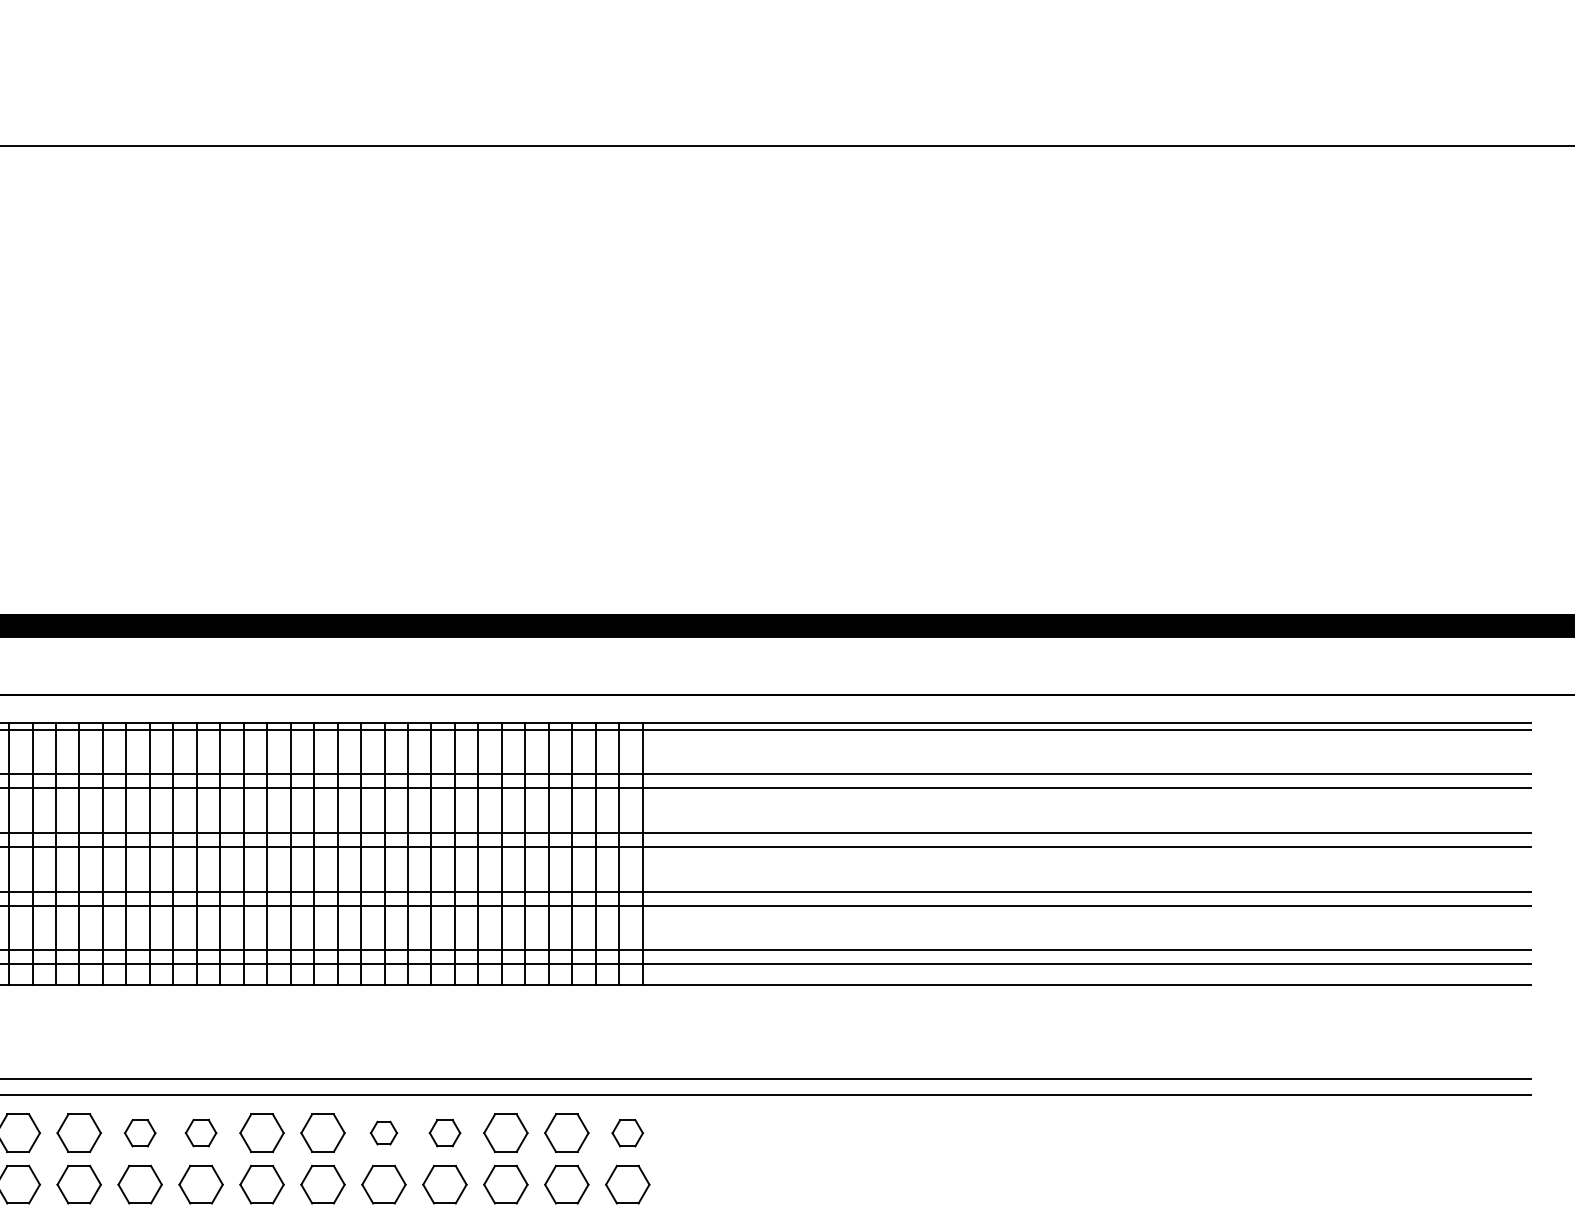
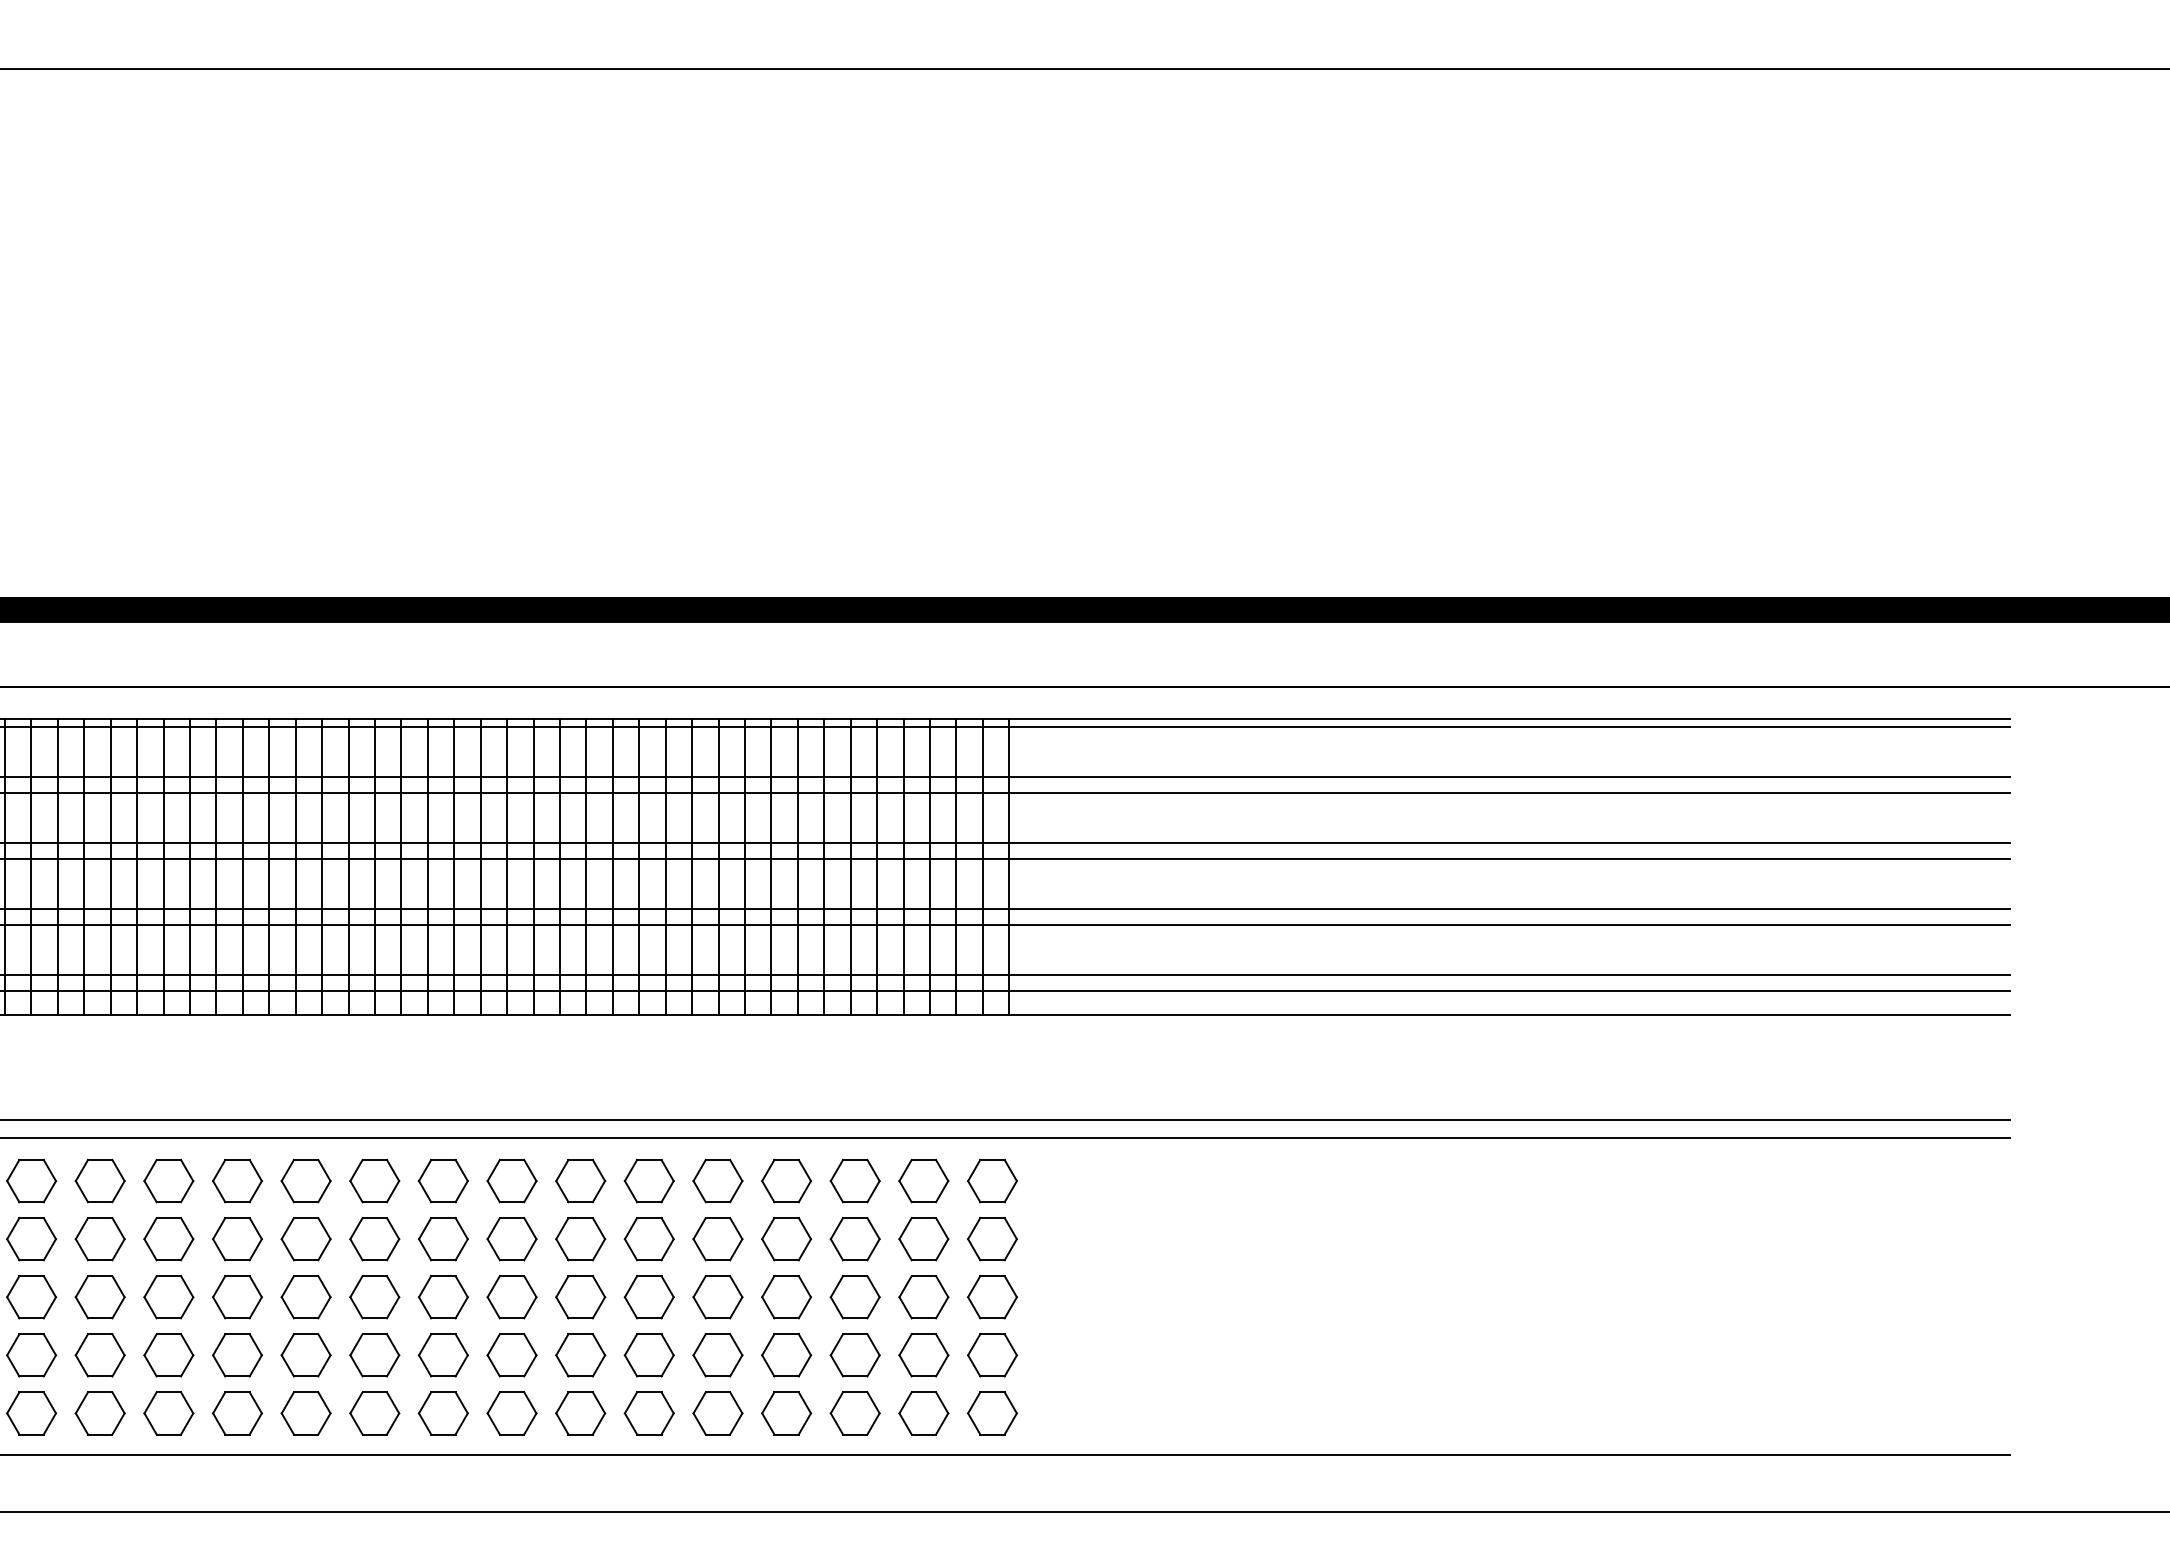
part: (200, 1132) -> (511, 1180), size x1.43
part: (383, 1132) -> (717, 1180), size x1.67
part: (444, 1132) -> (786, 1180), size x1.43
part: (140, 1133) -> (443, 1181), size x1.43
part: (627, 1133) -> (992, 1181), size x1.43

